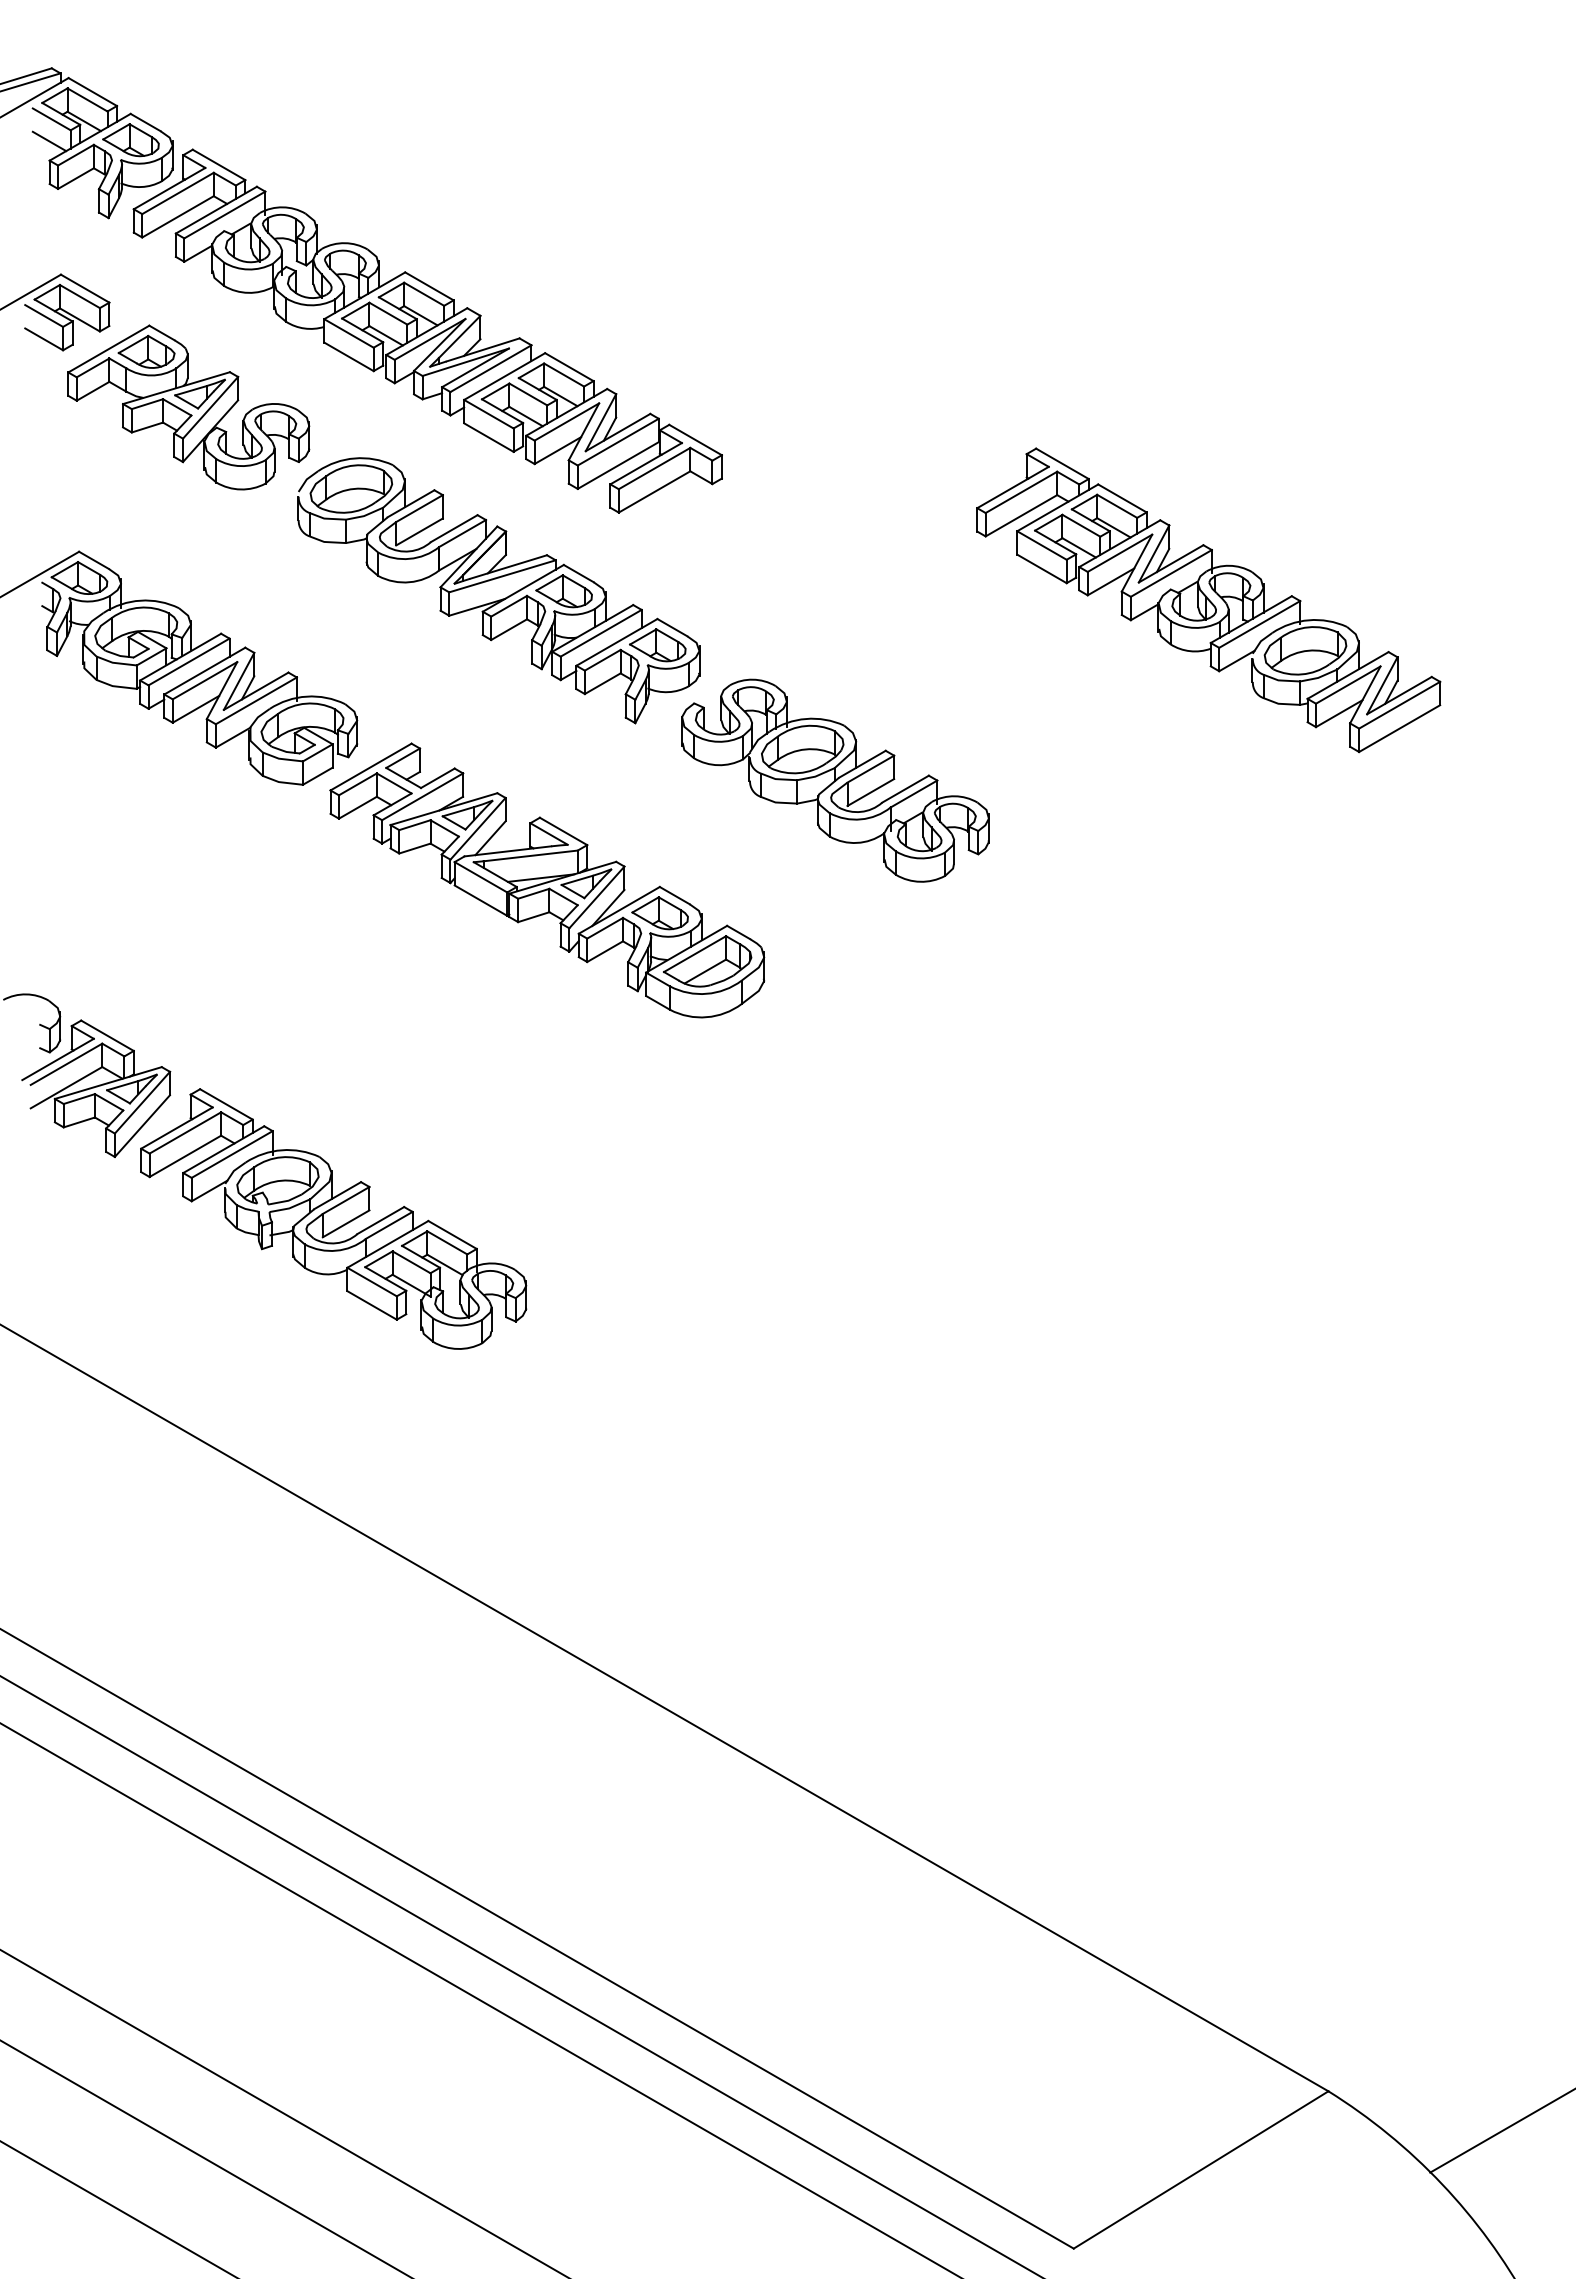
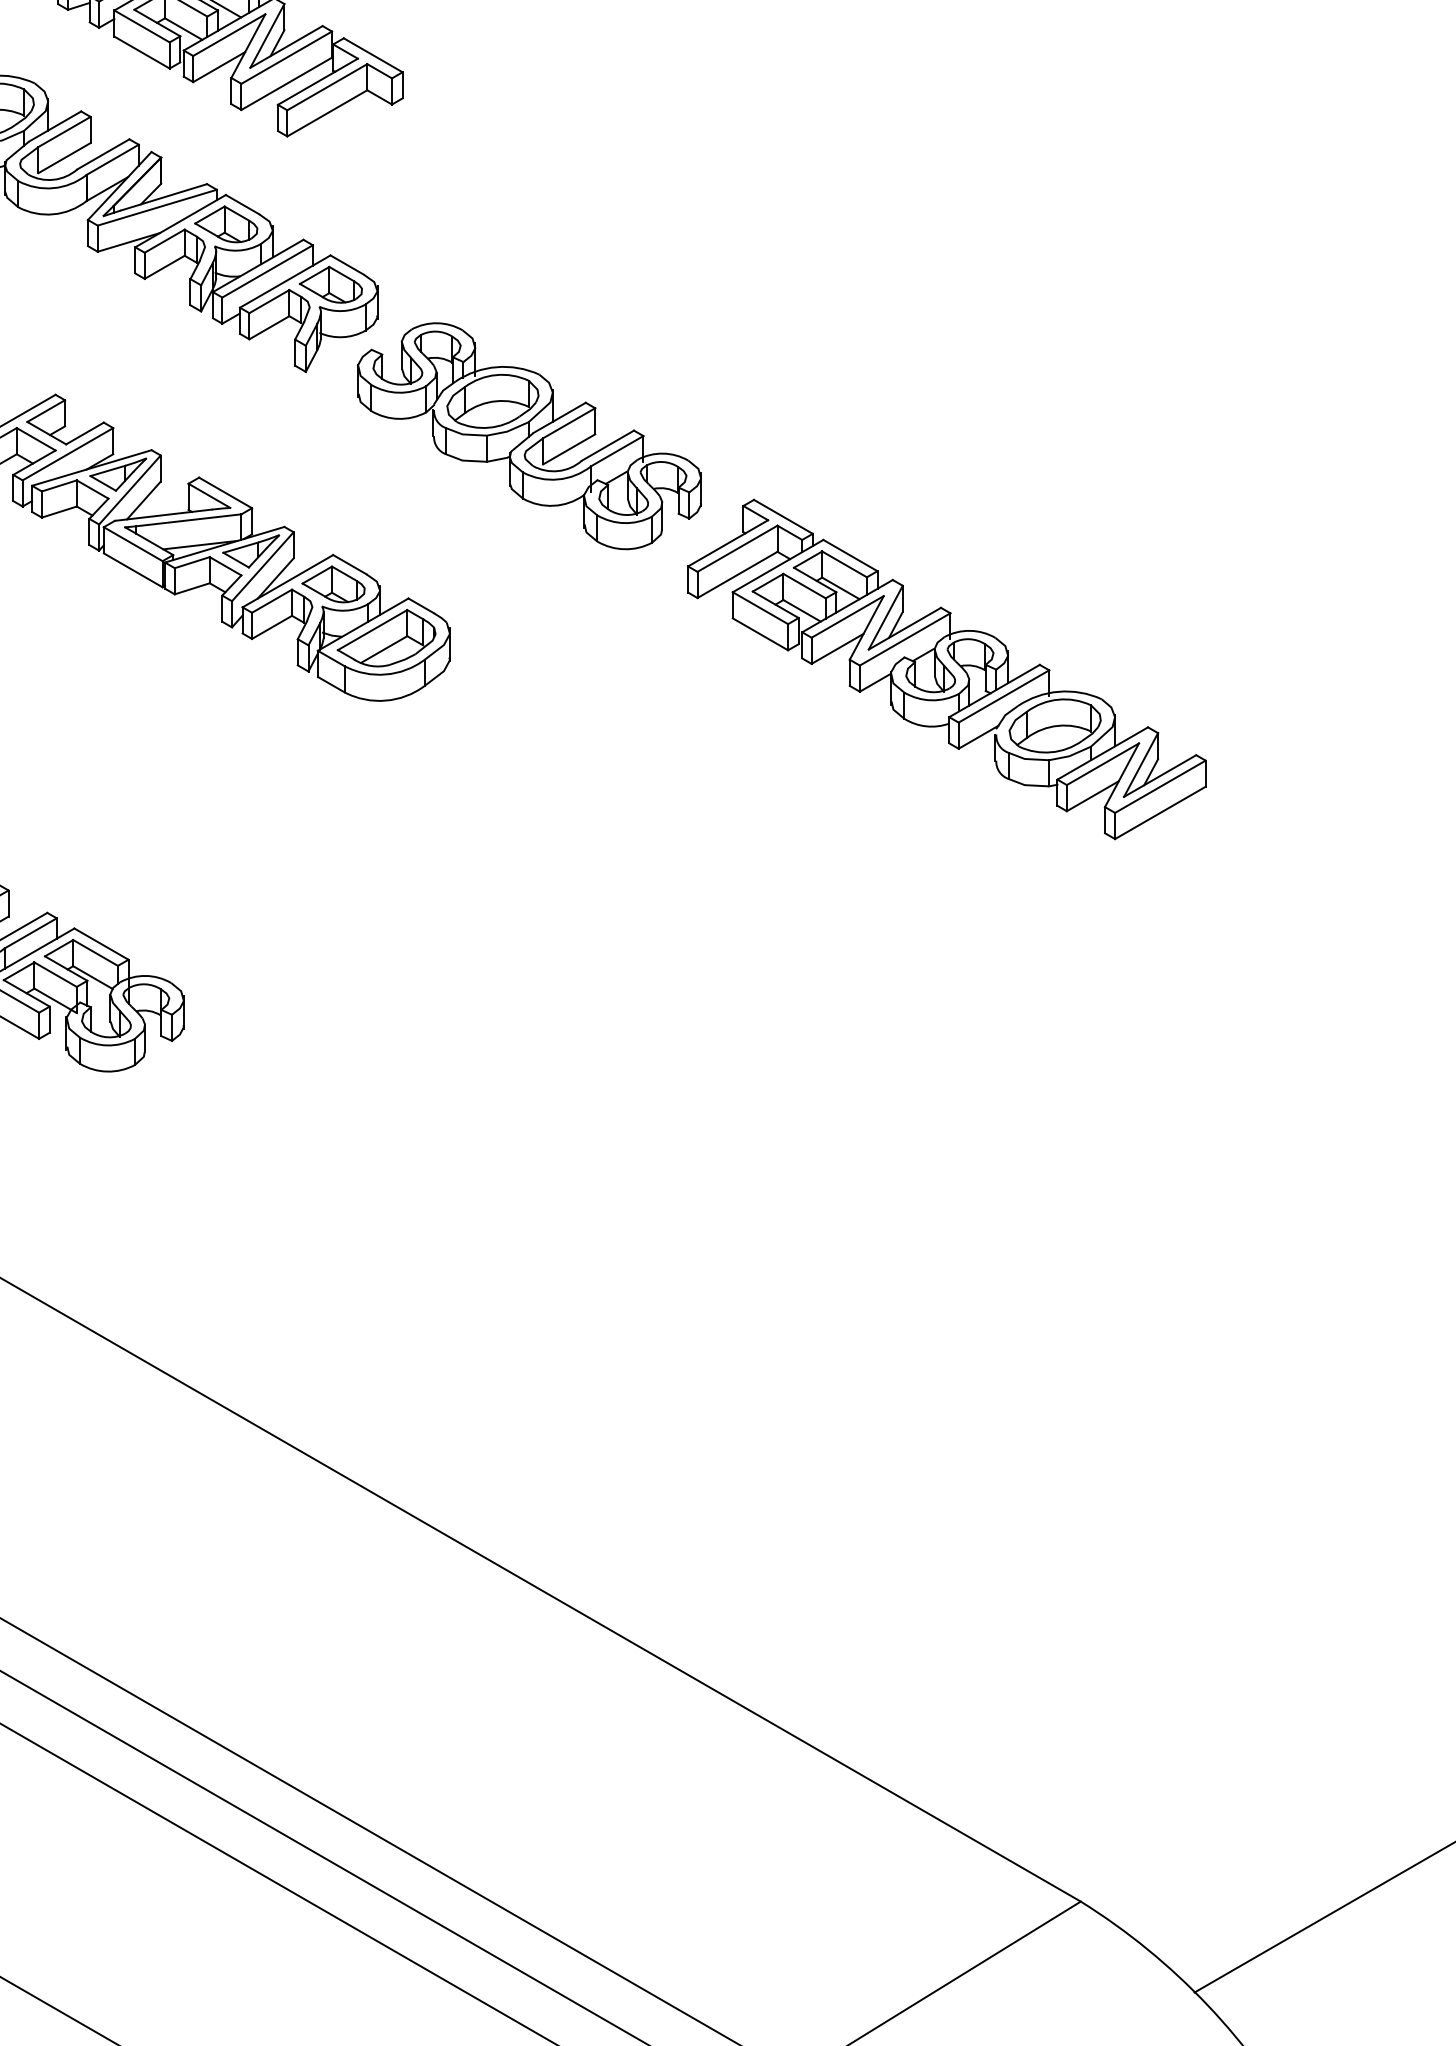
part: (1208, 600) -> (946, 669), moved

